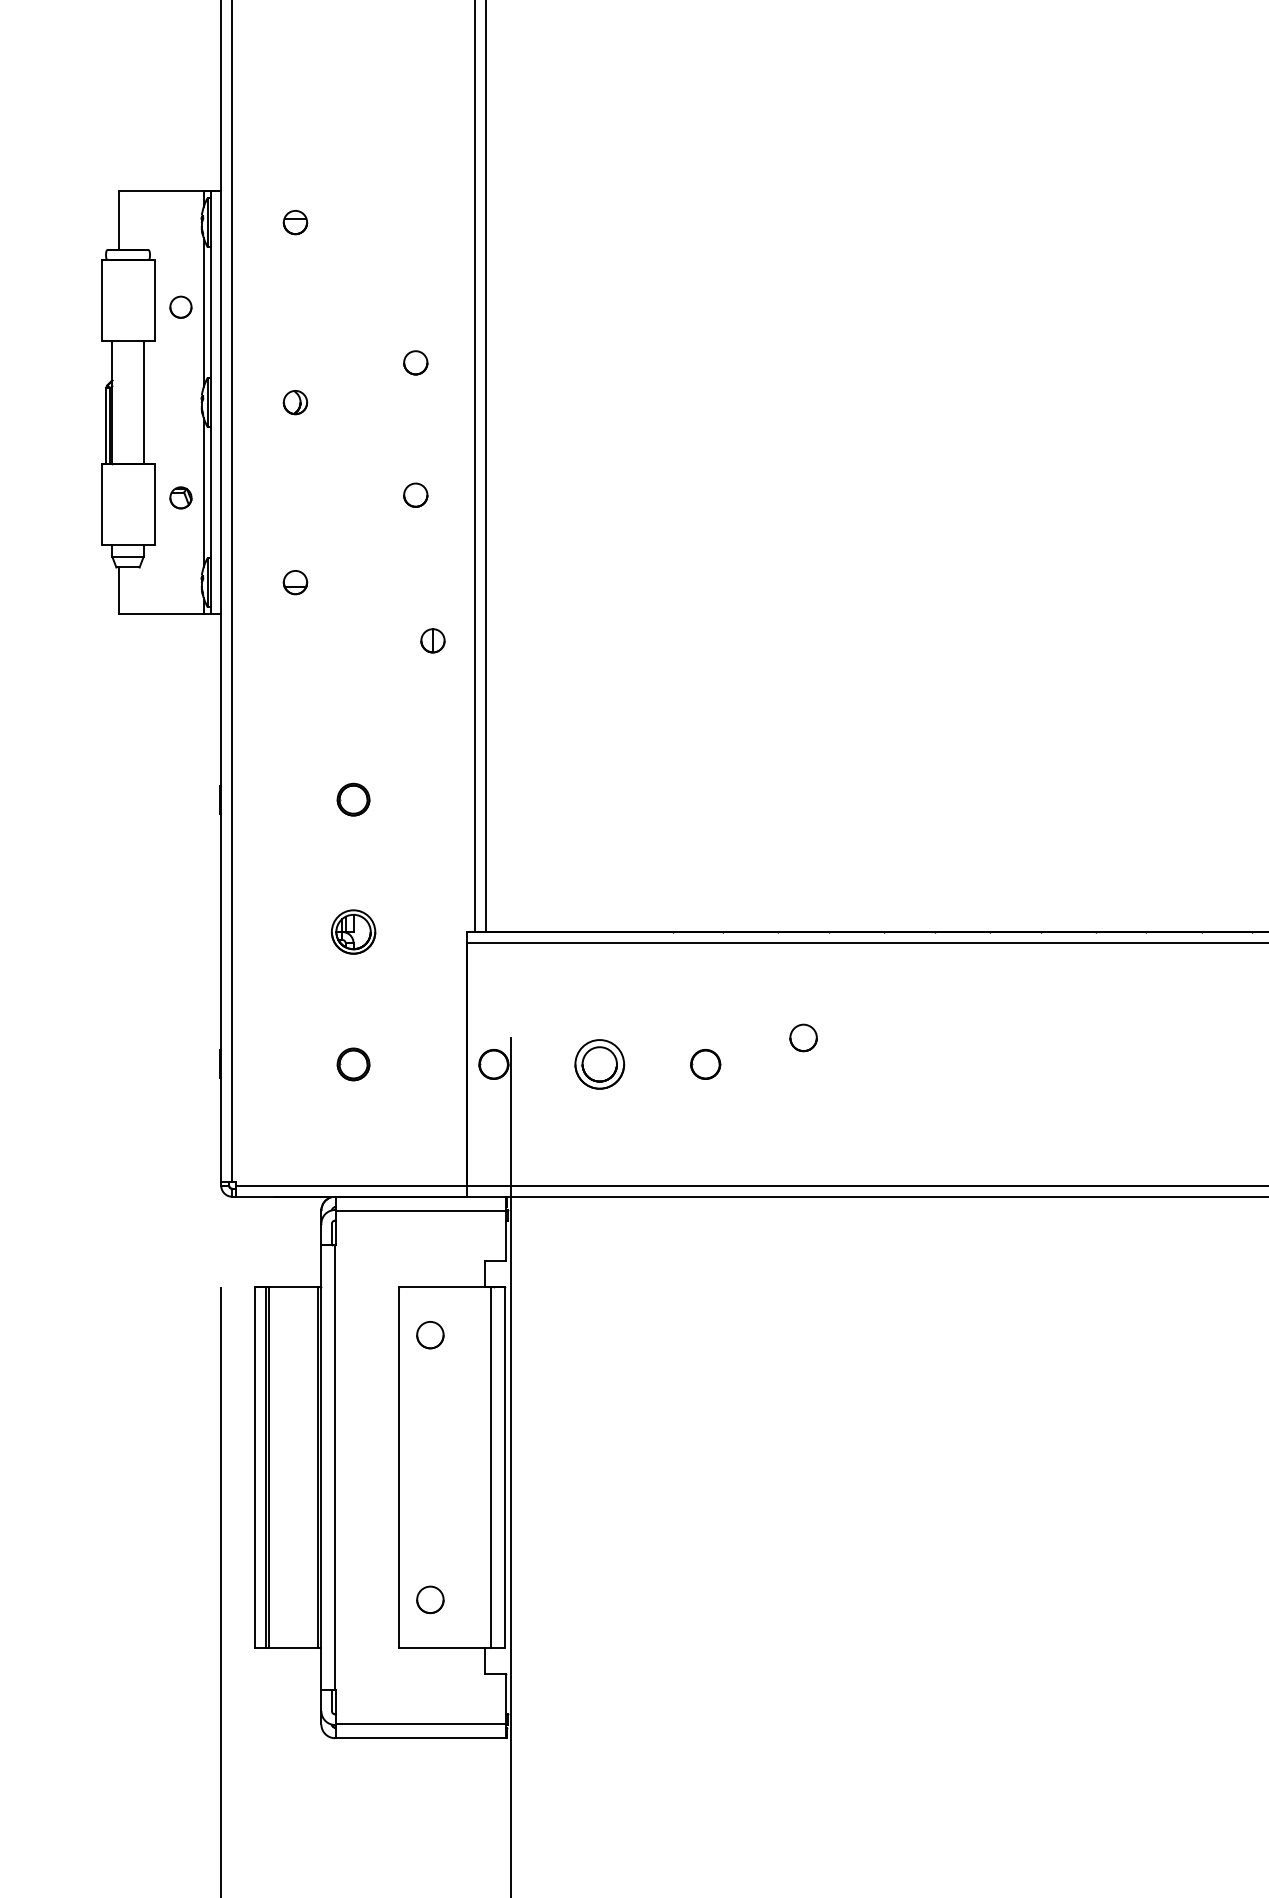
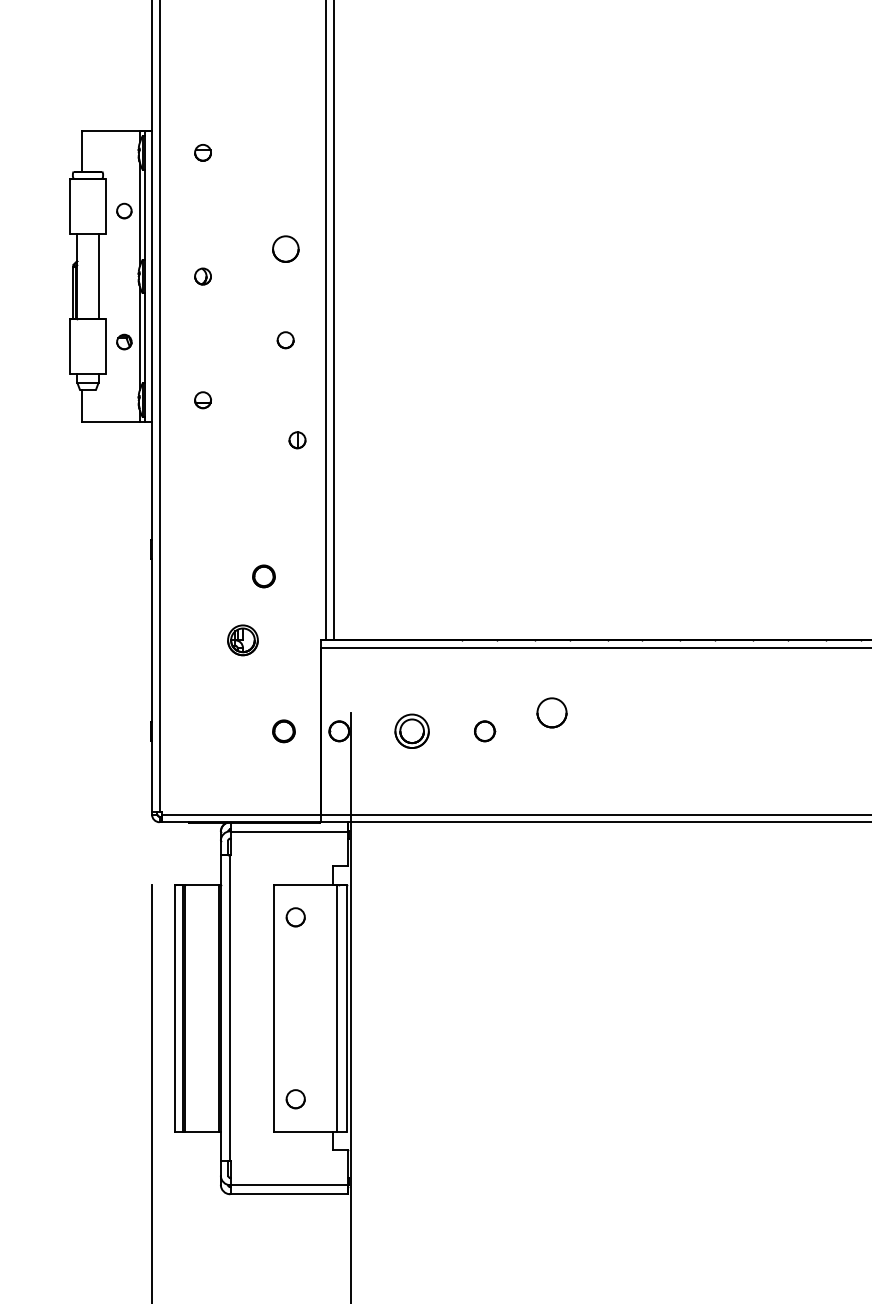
circle: (415, 363) -> (285, 249), size x1.6
part: (352, 799) -> (263, 576), moved
circle: (804, 1038) -> (552, 713), size x1.6
part: (352, 1064) -> (283, 731), moved

